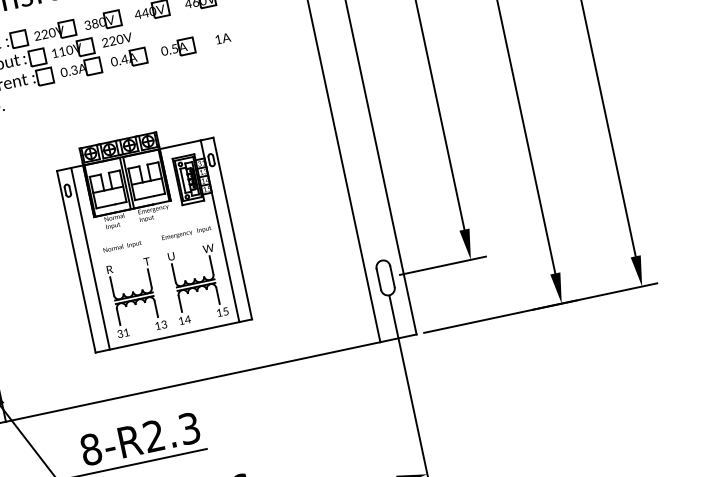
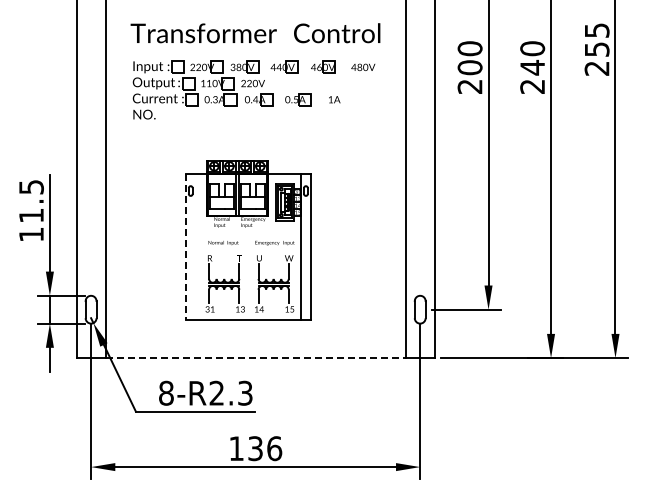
line: (90, 258) -> (197, 246), removed
line: (76, 261) -> (185, 246), solid -> dashed
line: (194, 382) -> (256, 358), solid -> dashed

